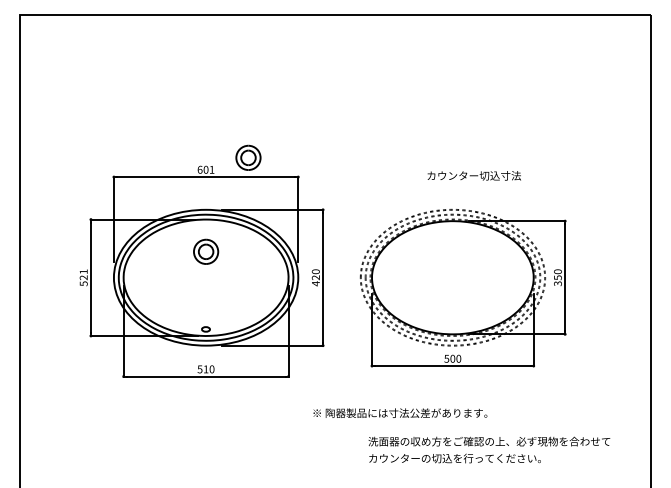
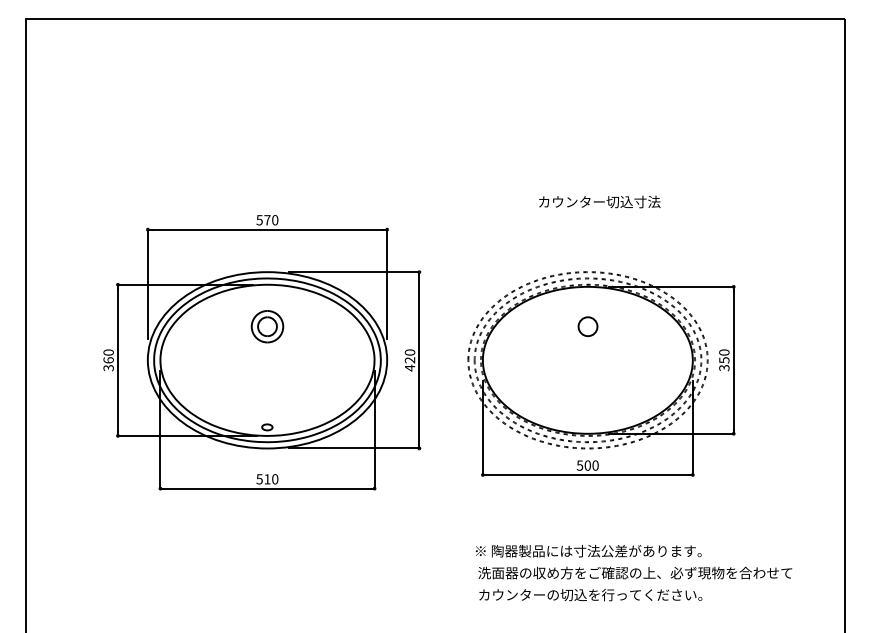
part: (248, 157) -> (322, 204), removed
text: (206, 170) -> (267, 220), 601 -> 570
text: (474, 175) -> (599, 201), moved
part: (452, 251) -> (587, 326), added
text: (83, 277) -> (108, 359), 521 -> 360
text: (400, 412) -> (588, 550), moved

